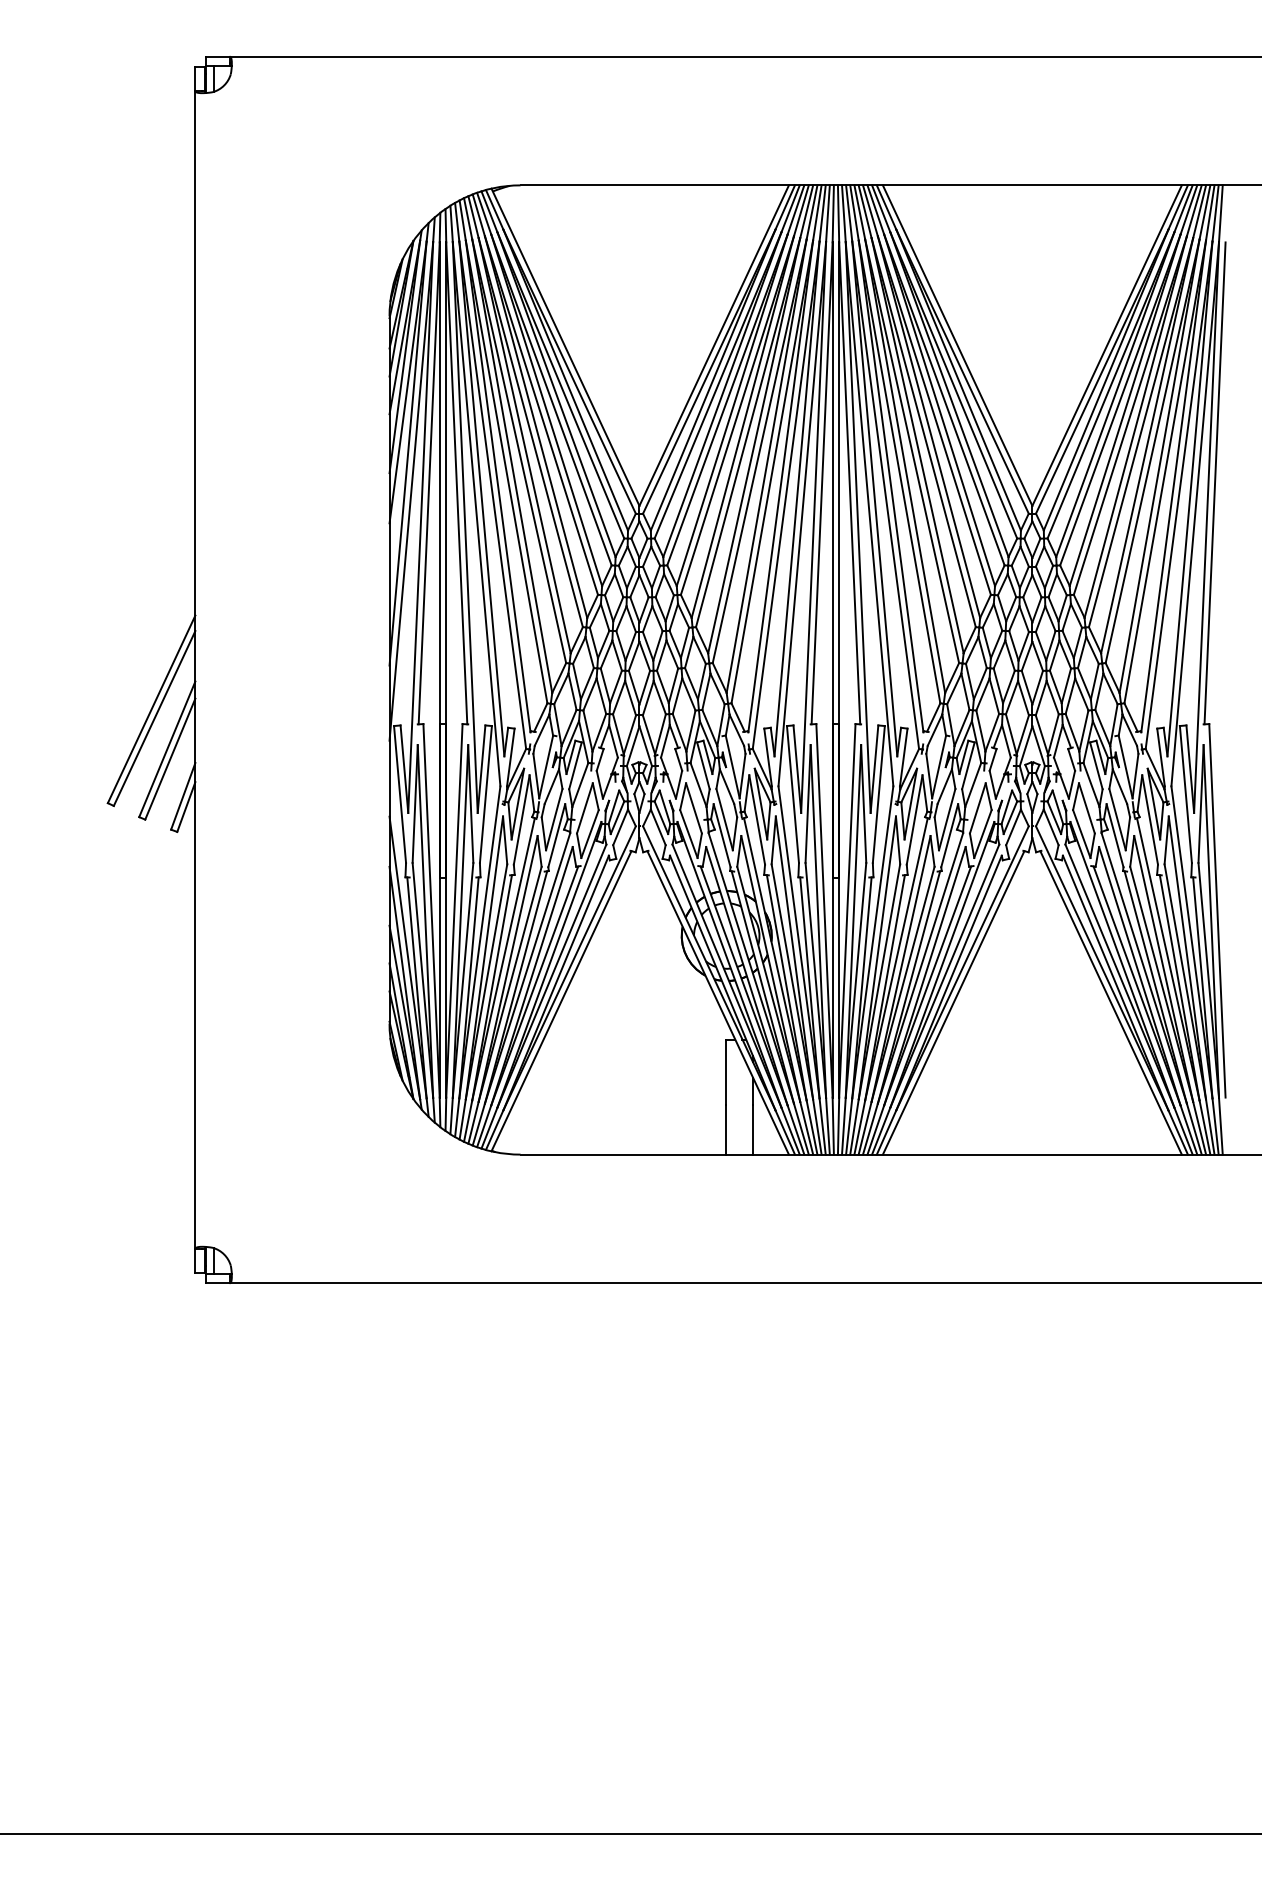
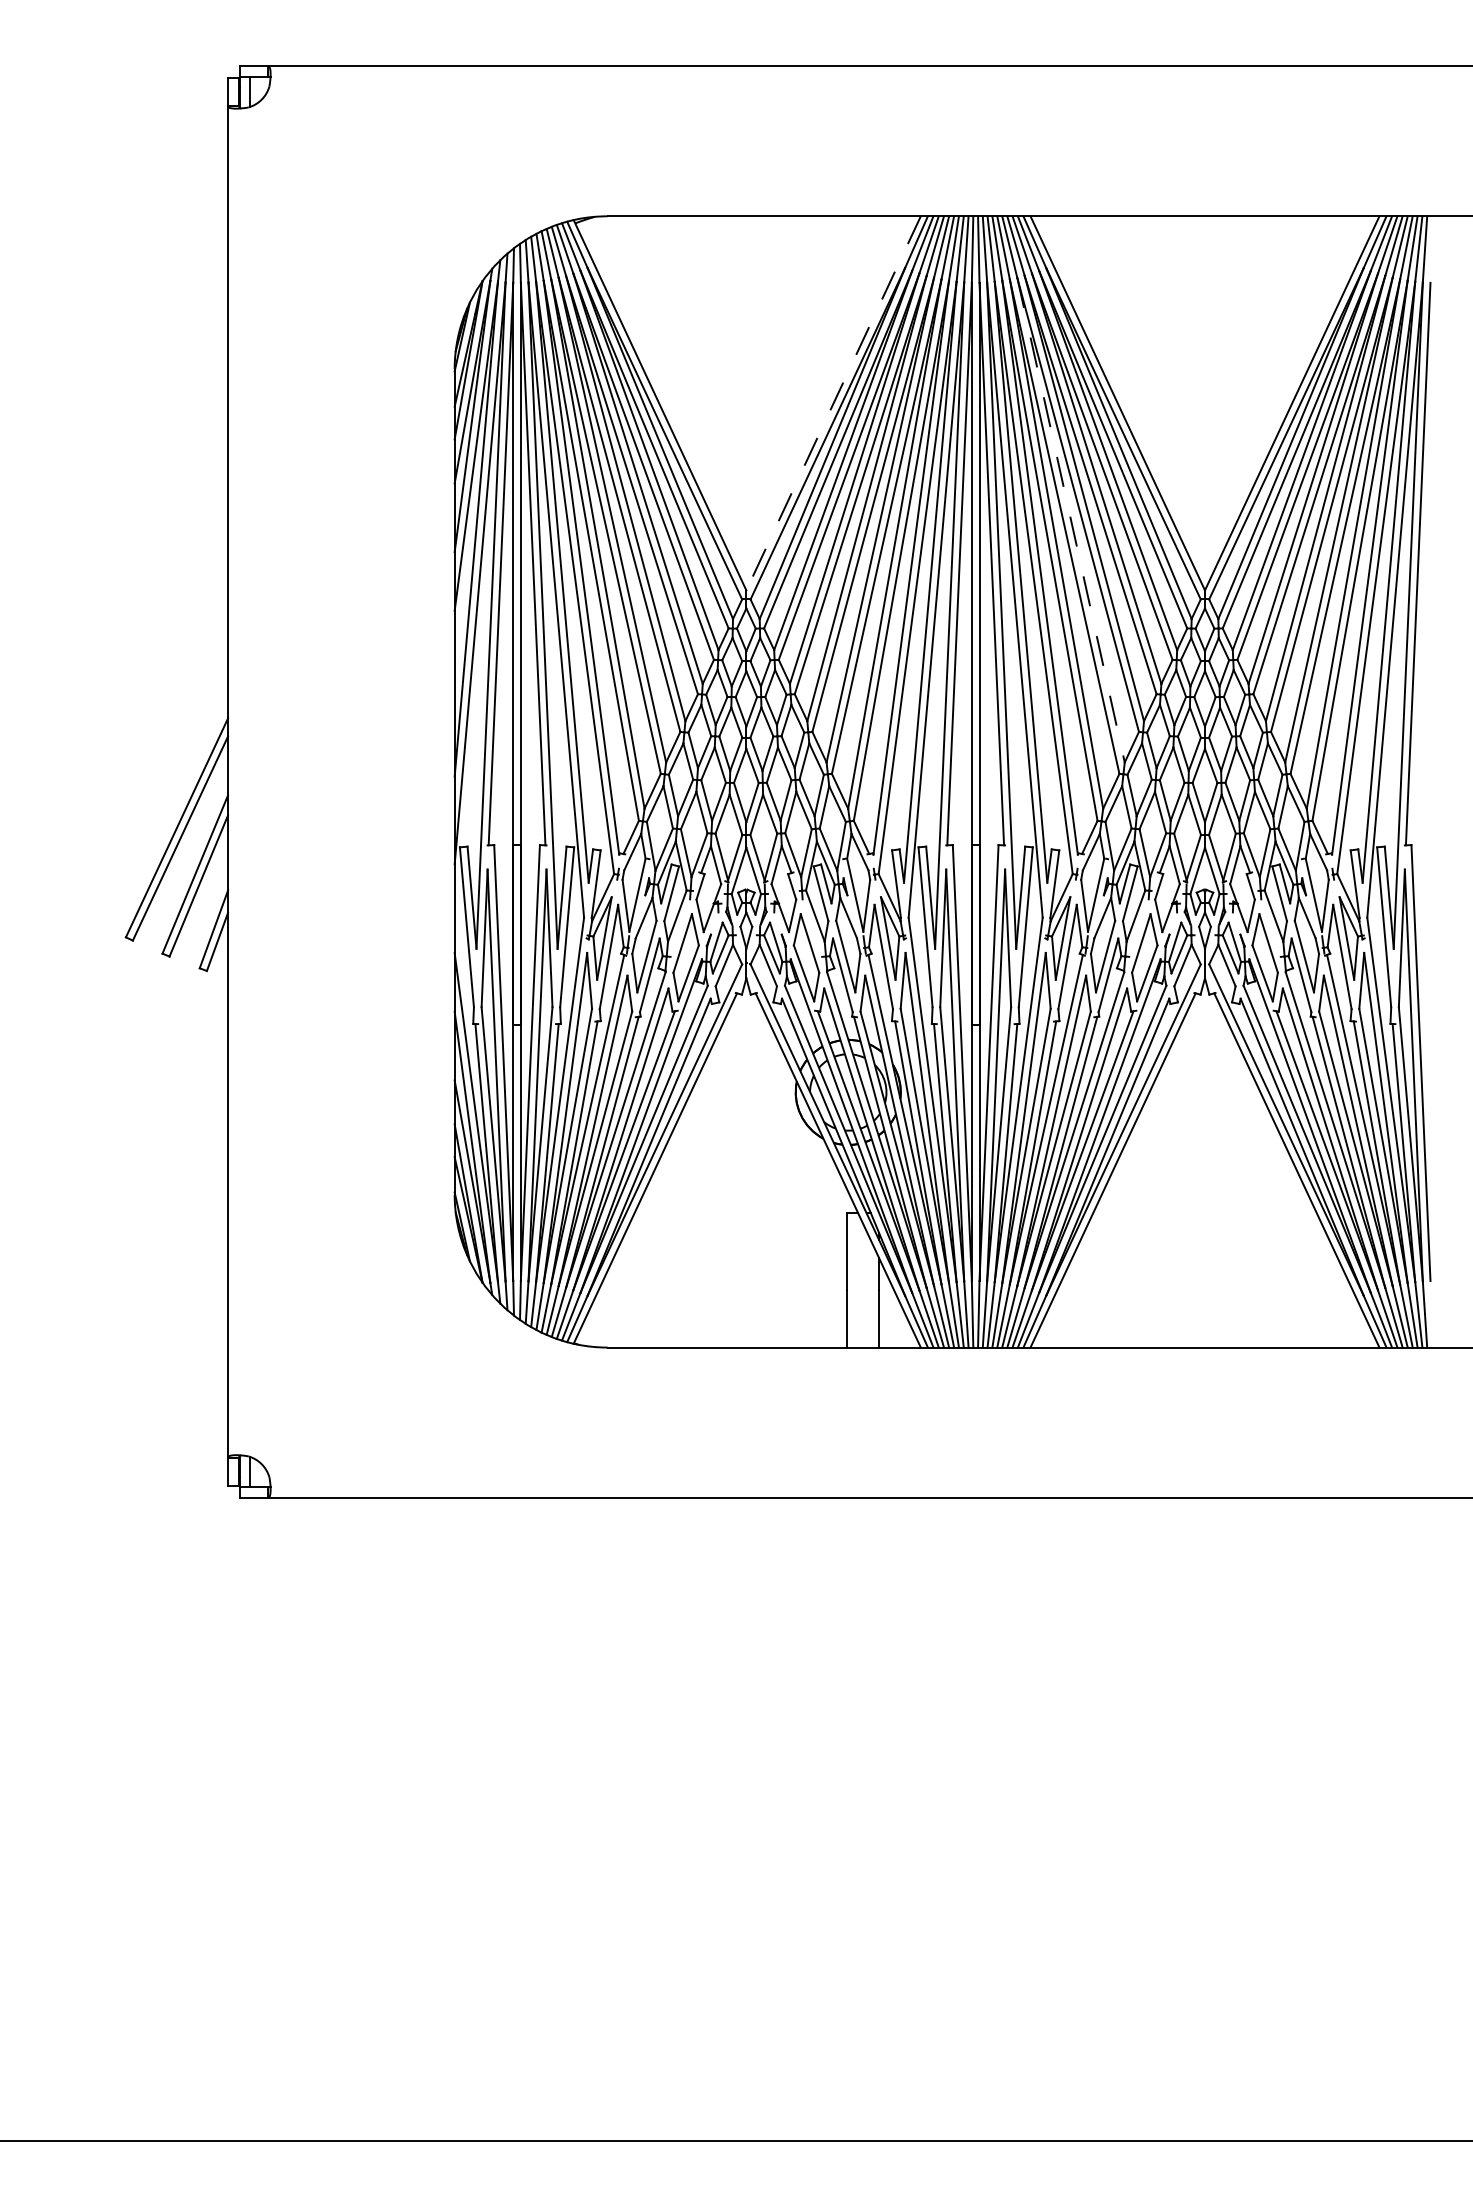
line: (714, 345) -> (833, 403), solid -> dashed
line: (917, 445) -> (1070, 519), solid -> dashed

